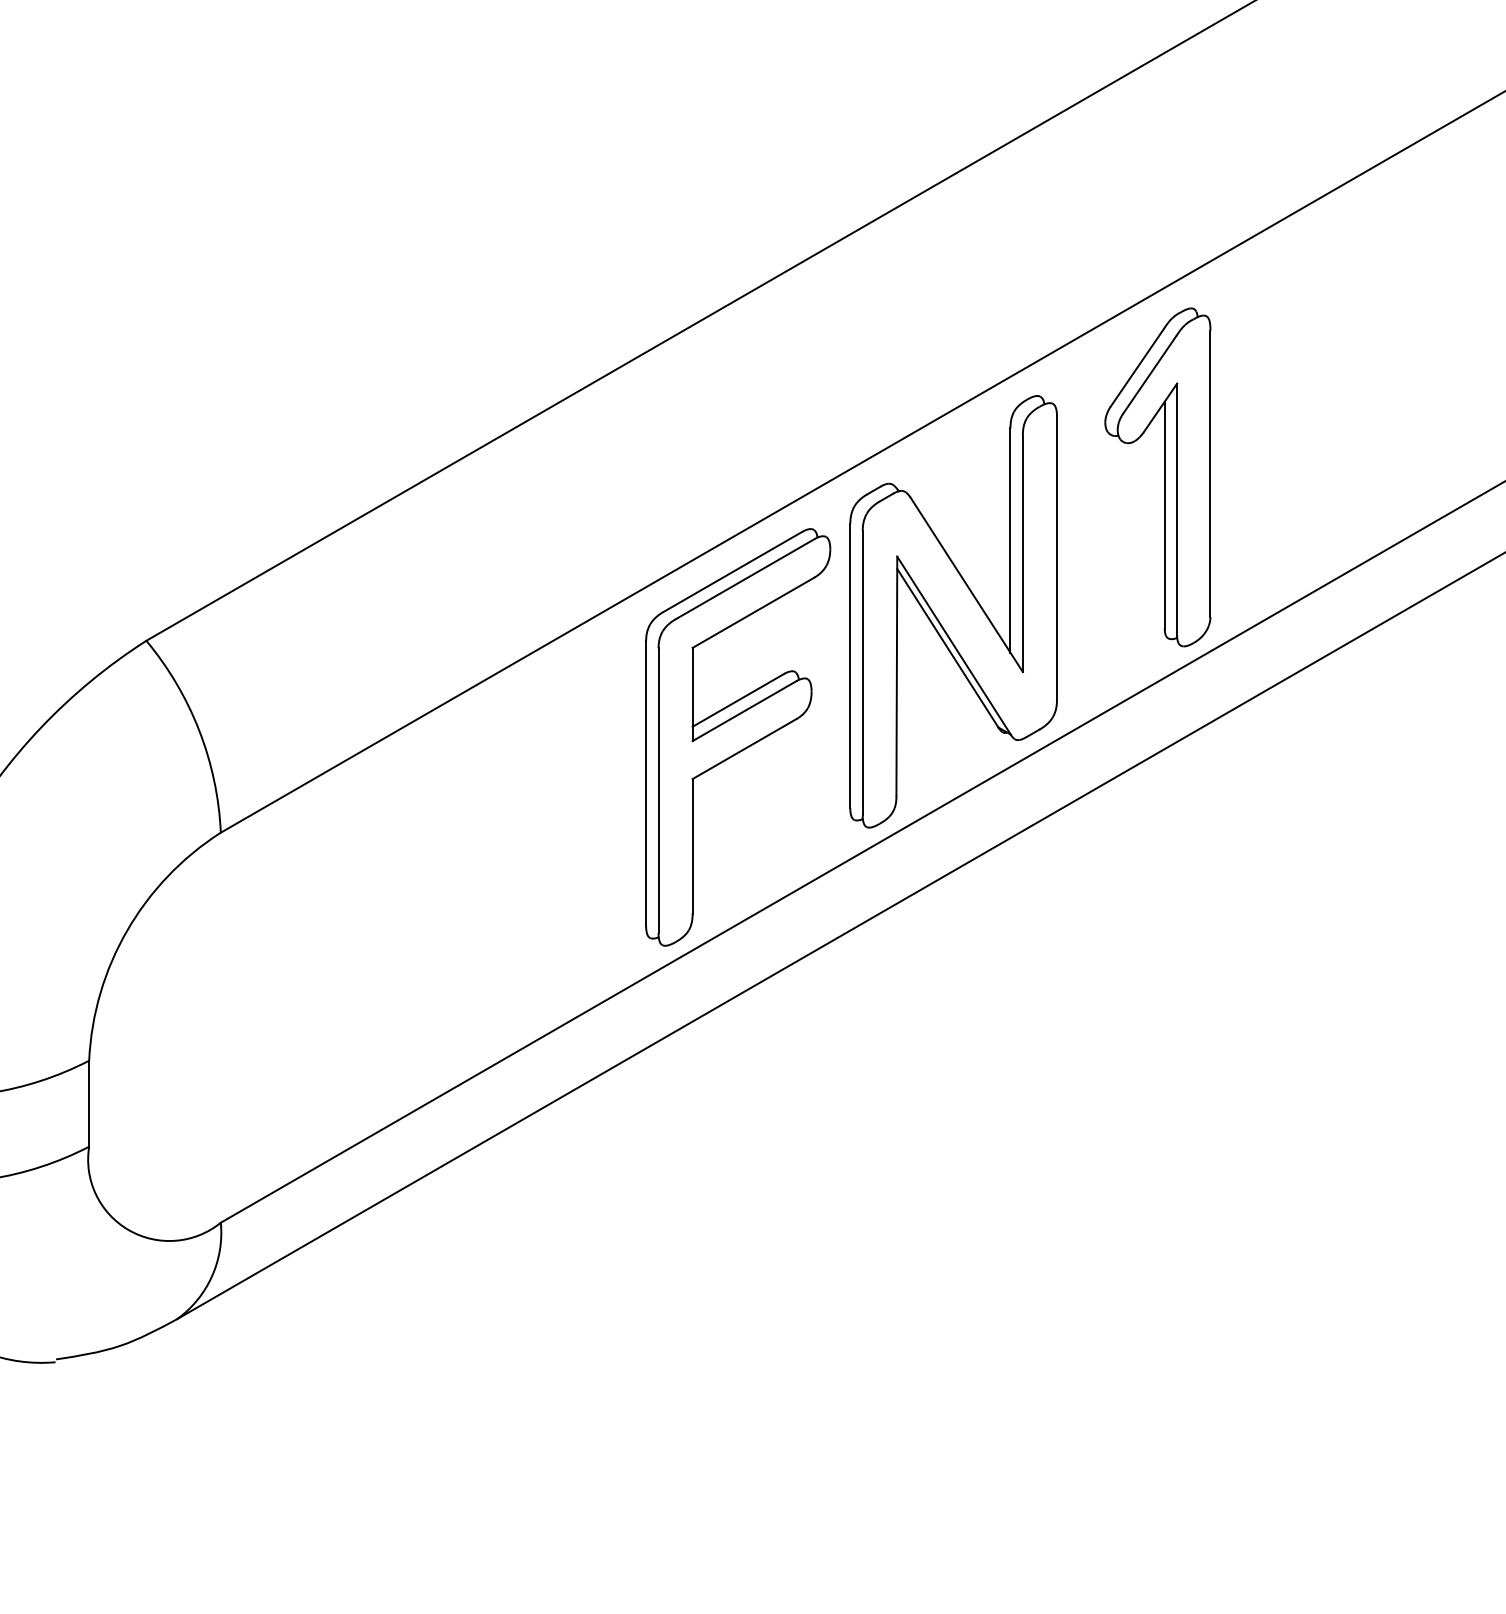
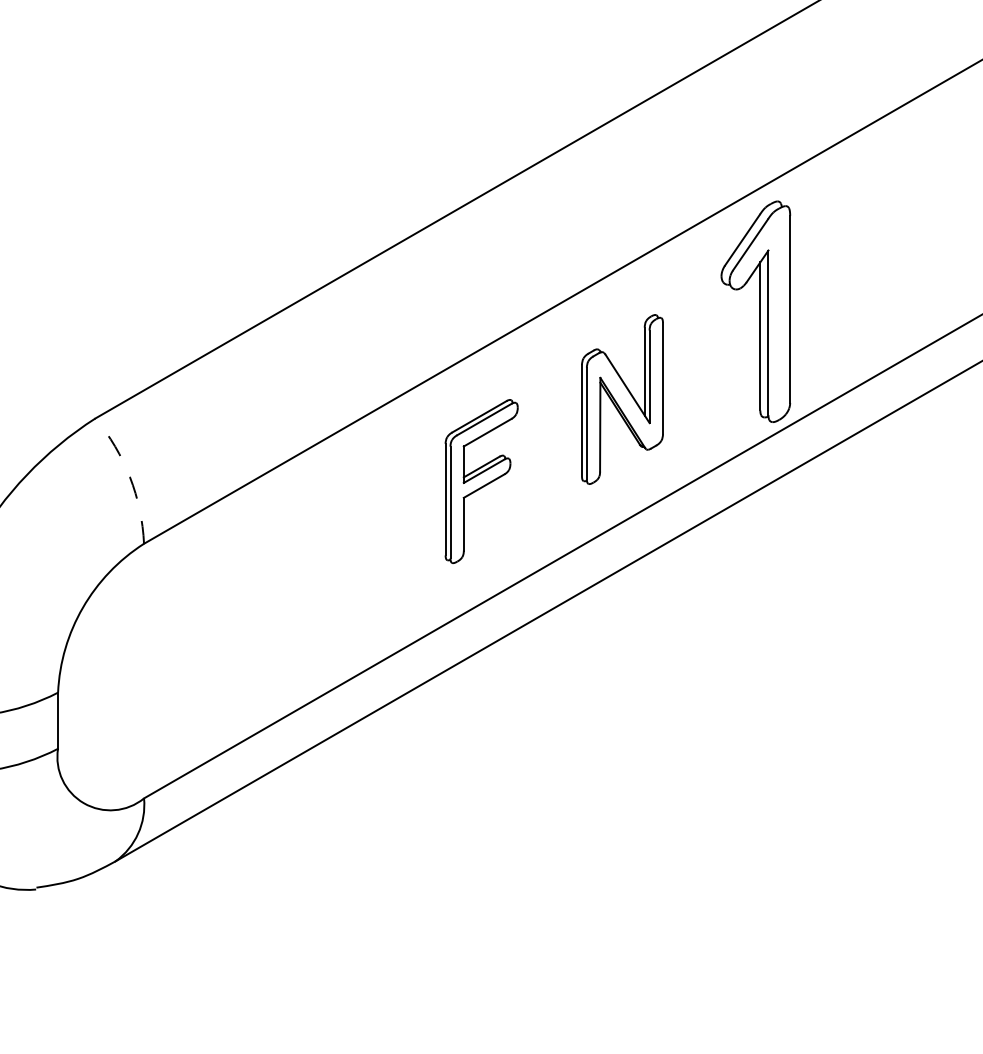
part: (953, 611) -> (622, 399), size x0.6
arc: (198, 731) -> (129, 477), solid -> dashed
part: (737, 737) -> (481, 481), size x0.6

